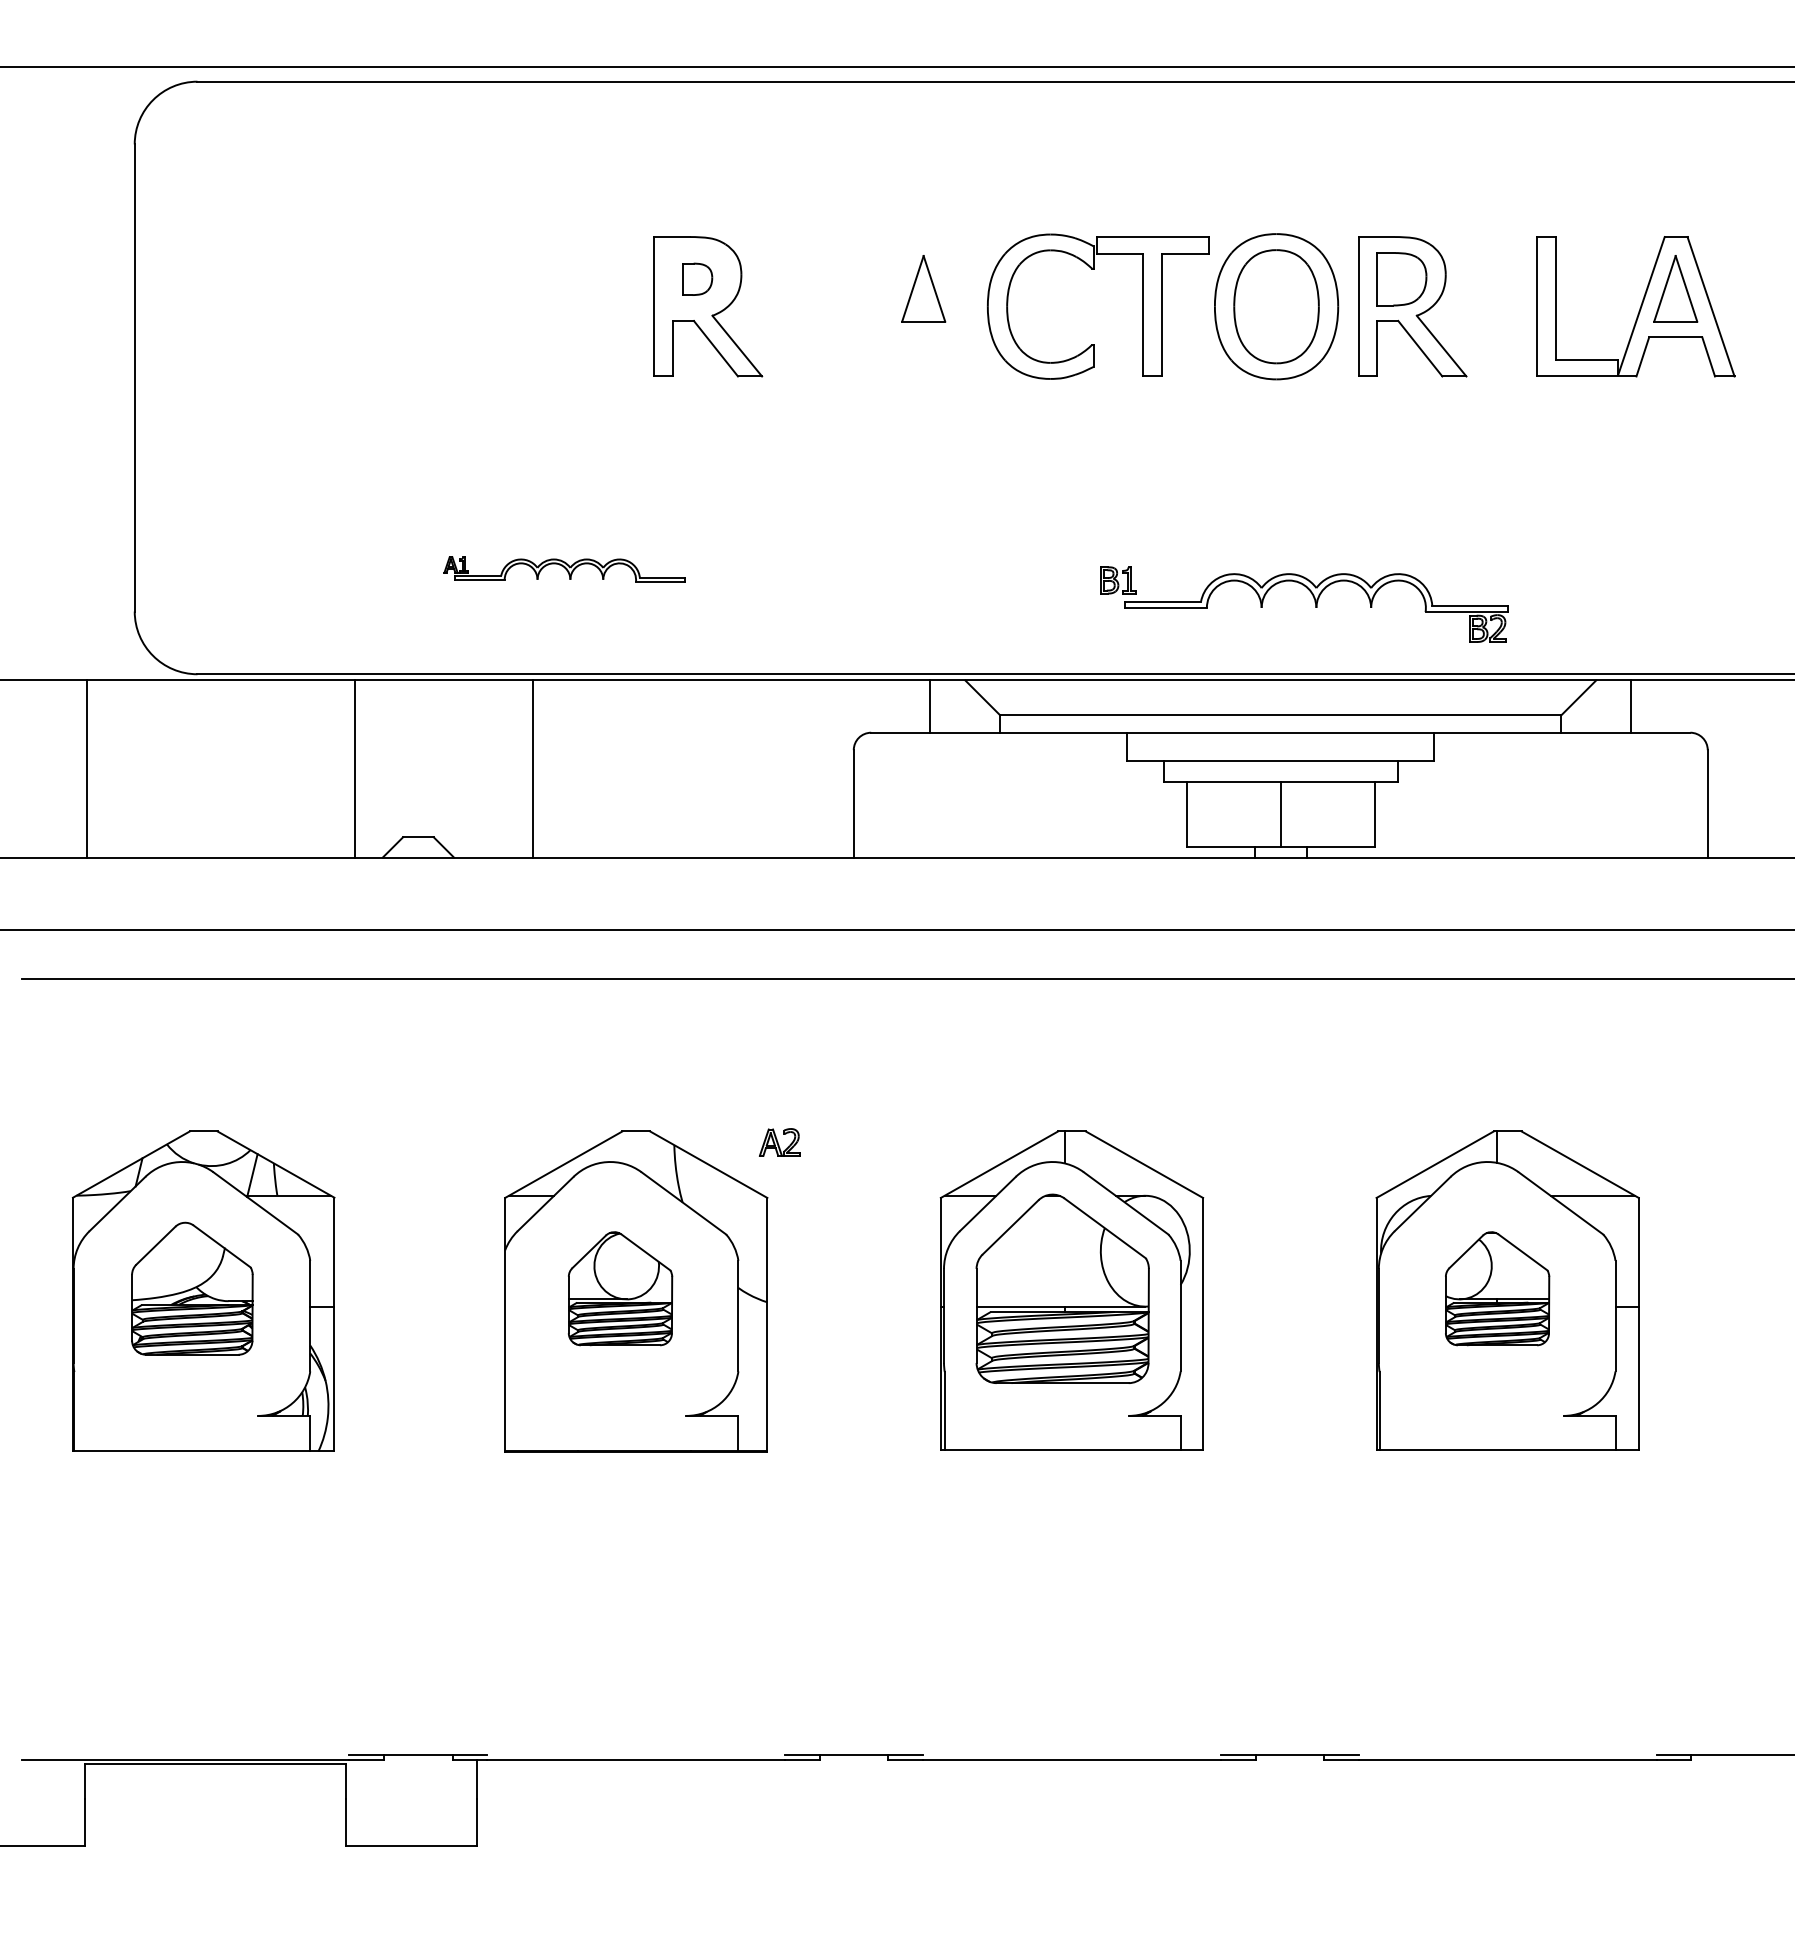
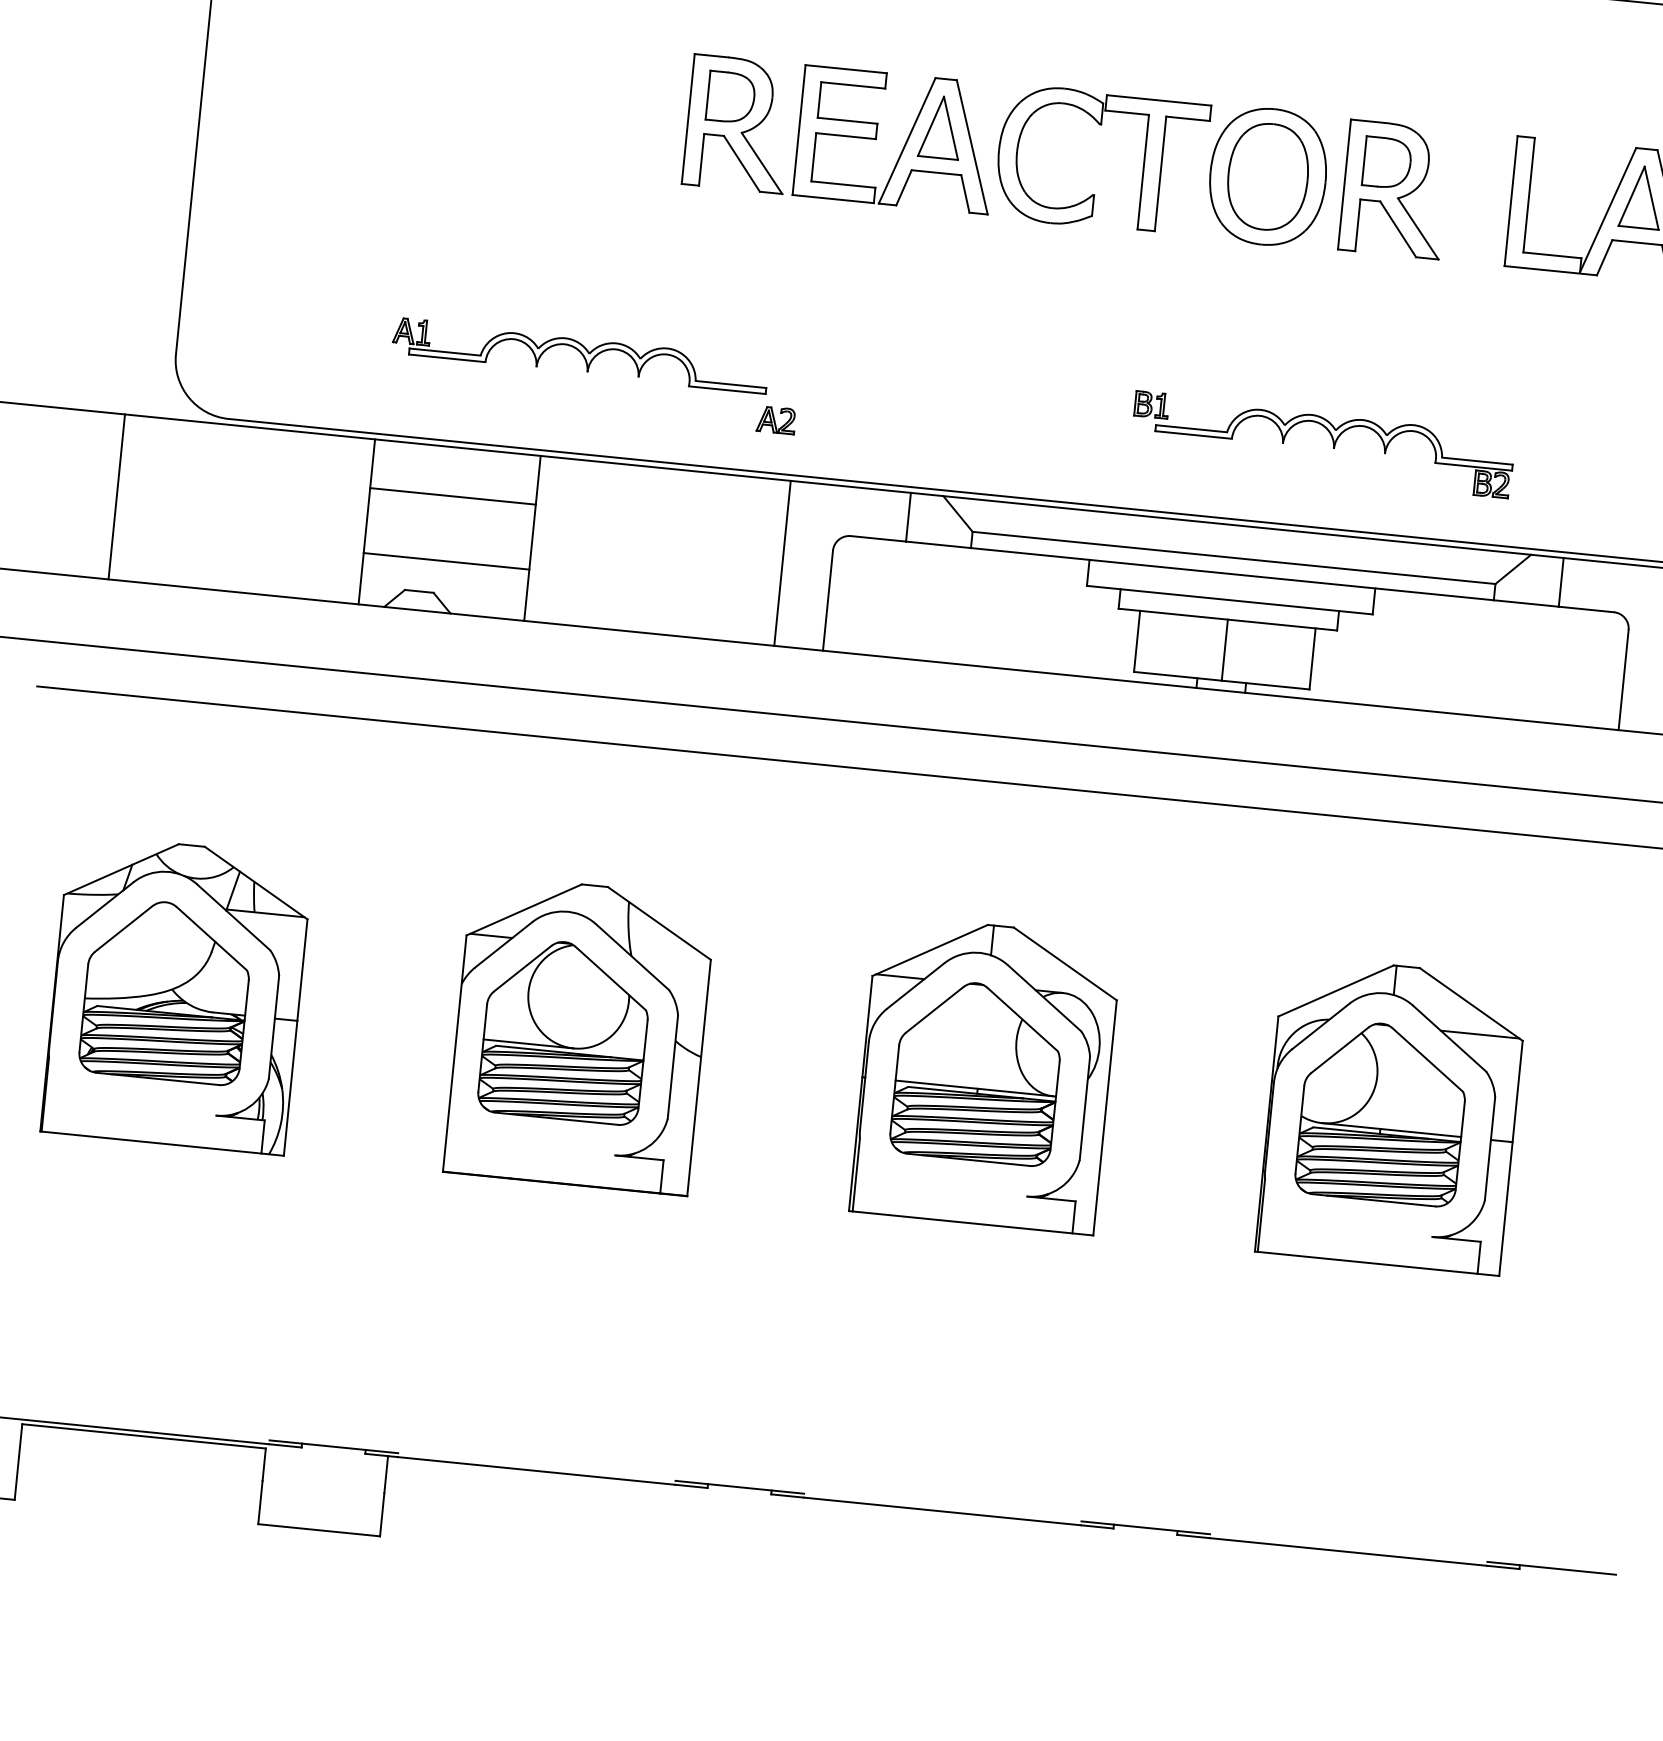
part: (697, 279) -> (731, 97), size x1.67
part: (887, 308) -> (905, 142), added
part: (564, 569) -> (580, 355), size x1.67
part: (1314, 602) -> (1332, 443), moved
line: (444, 732) -> (453, 496), added
line: (801, 768) -> (782, 562), added
line: (444, 802) -> (446, 561), added
part: (779, 1142) -> (776, 420), moved
part: (192, 1288) -> (166, 990), size x1.43
part: (620, 1288) -> (565, 1030), size x1.67
part: (1497, 1288) -> (1382, 1112), size x1.67

